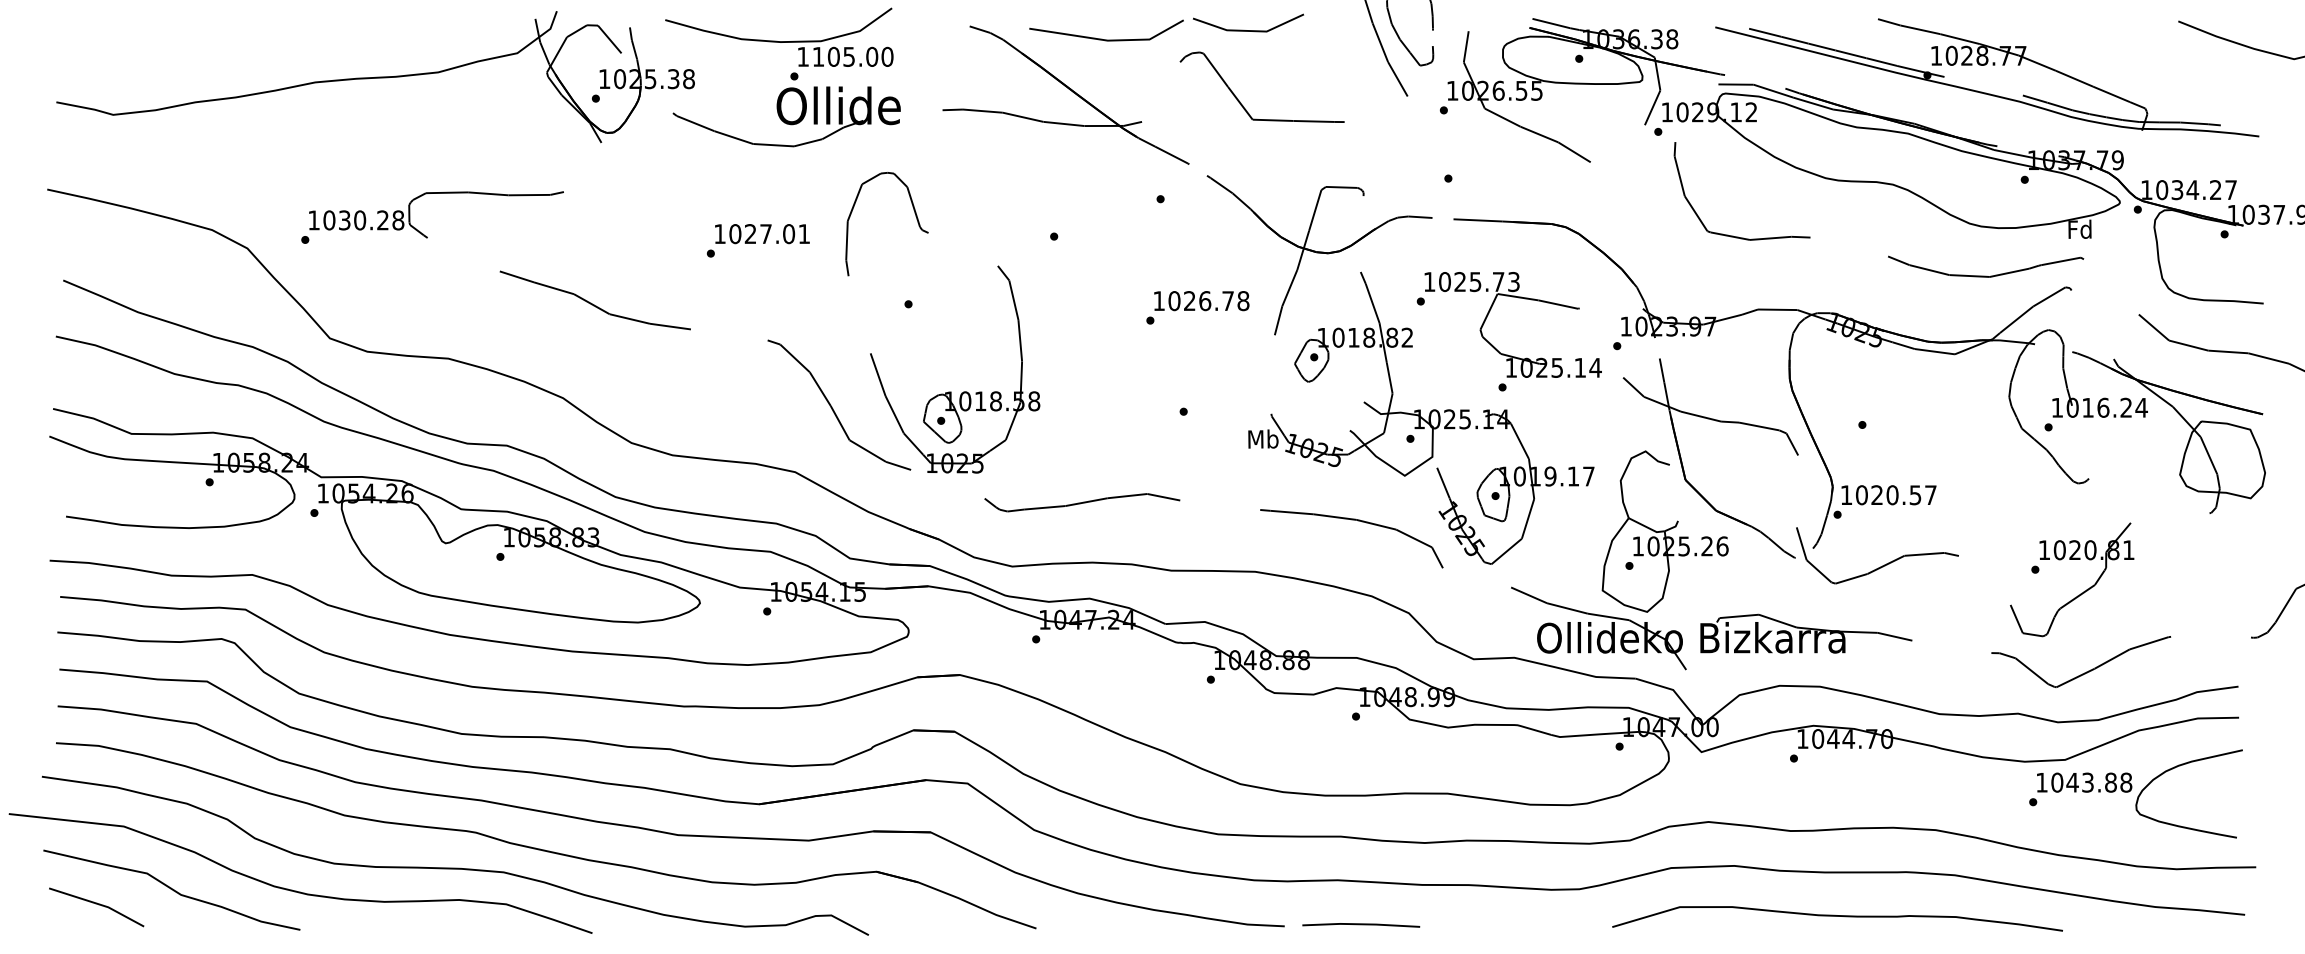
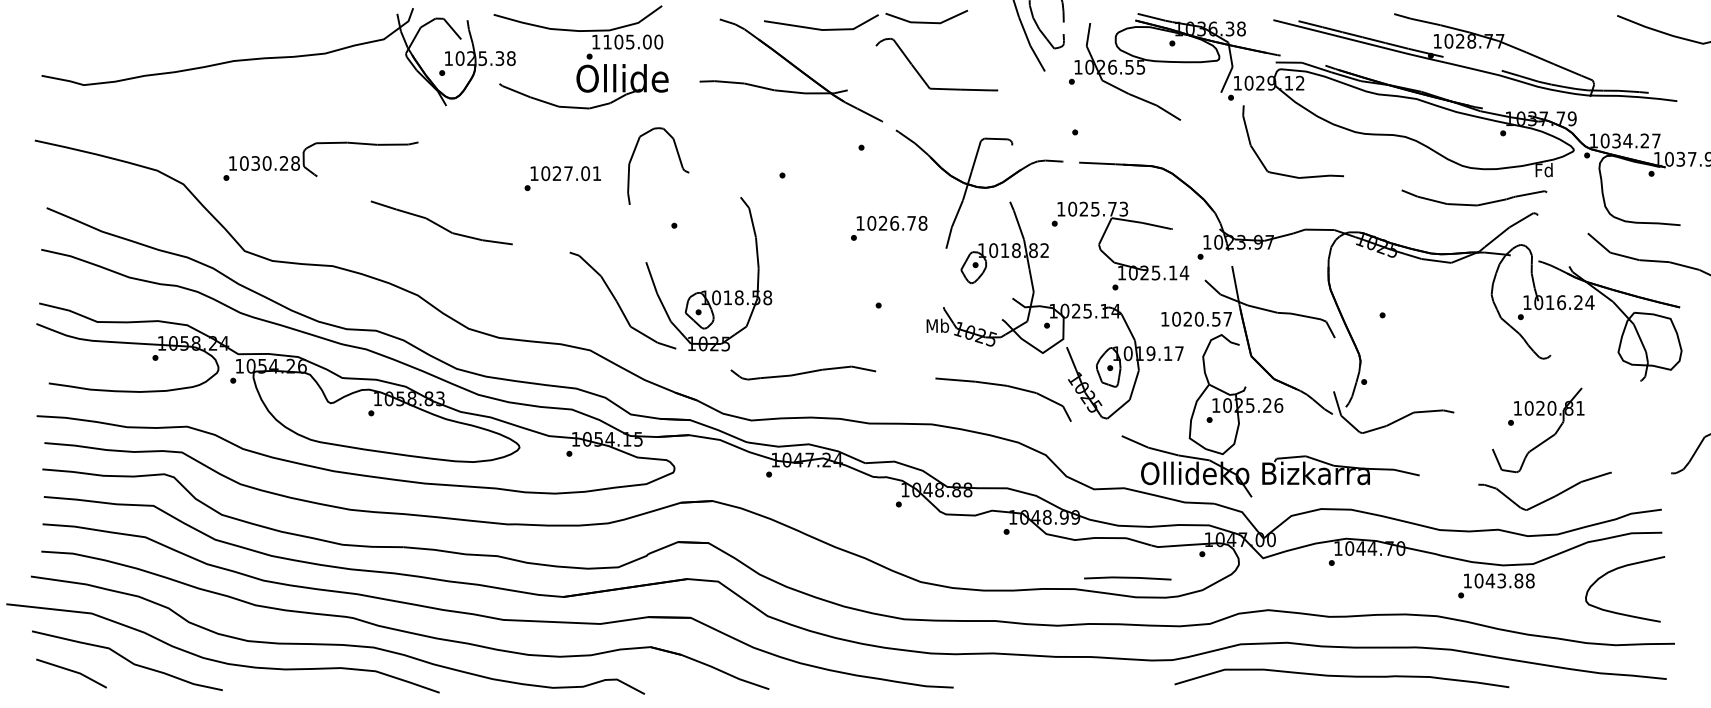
text: (1888, 495) -> (1196, 319), moved
text: (2080, 789) -> (1496, 586), moved
curve: (1837, 916) -> (1341, 676), moved
line: (1361, 925) -> (1127, 578), moved

